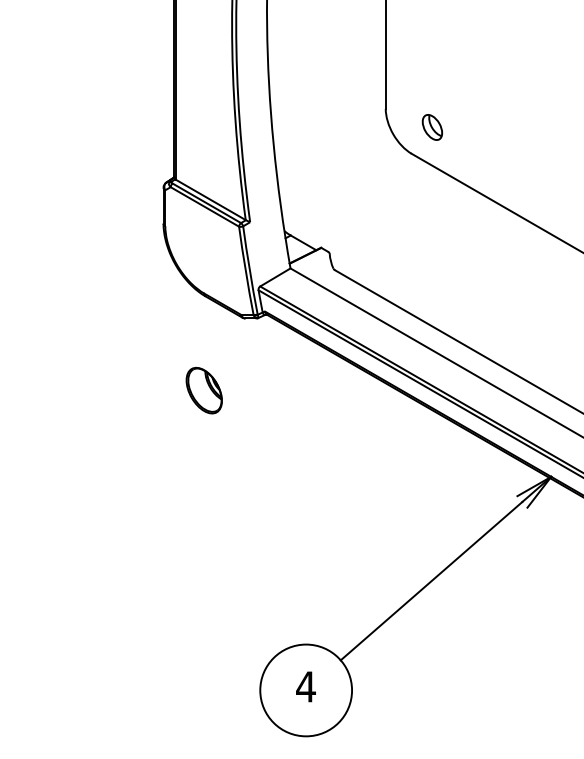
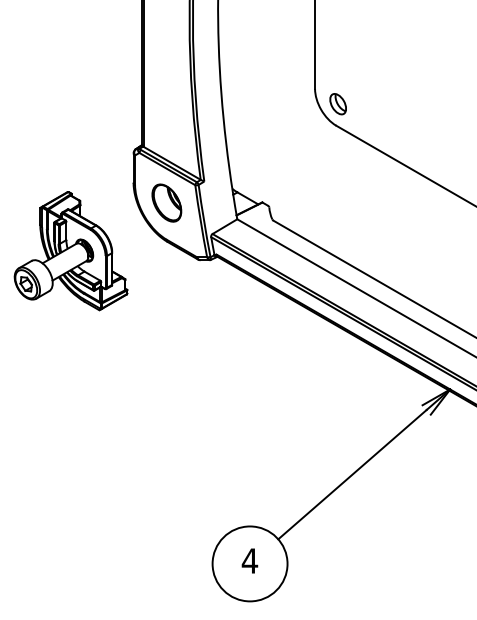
part: (431, 127) -> (337, 104), moved
part: (86, 307) -> (70, 251), added
part: (203, 389) -> (166, 202), moved

